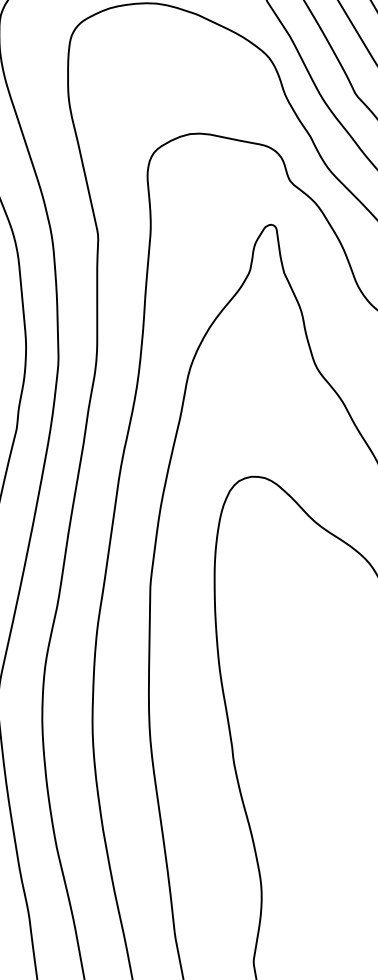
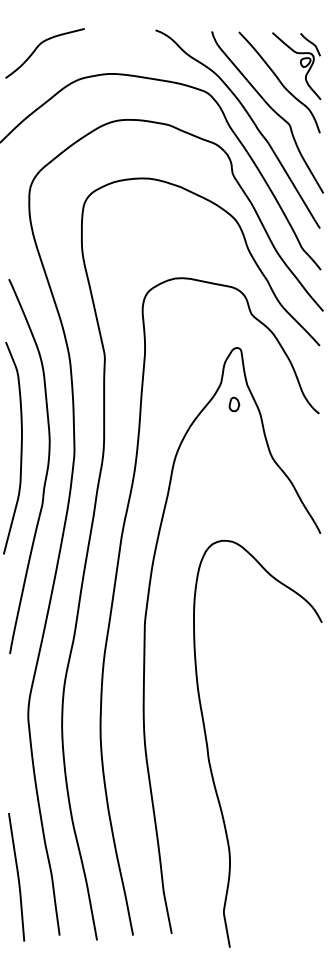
part: (267, 298) -> (234, 404), added

